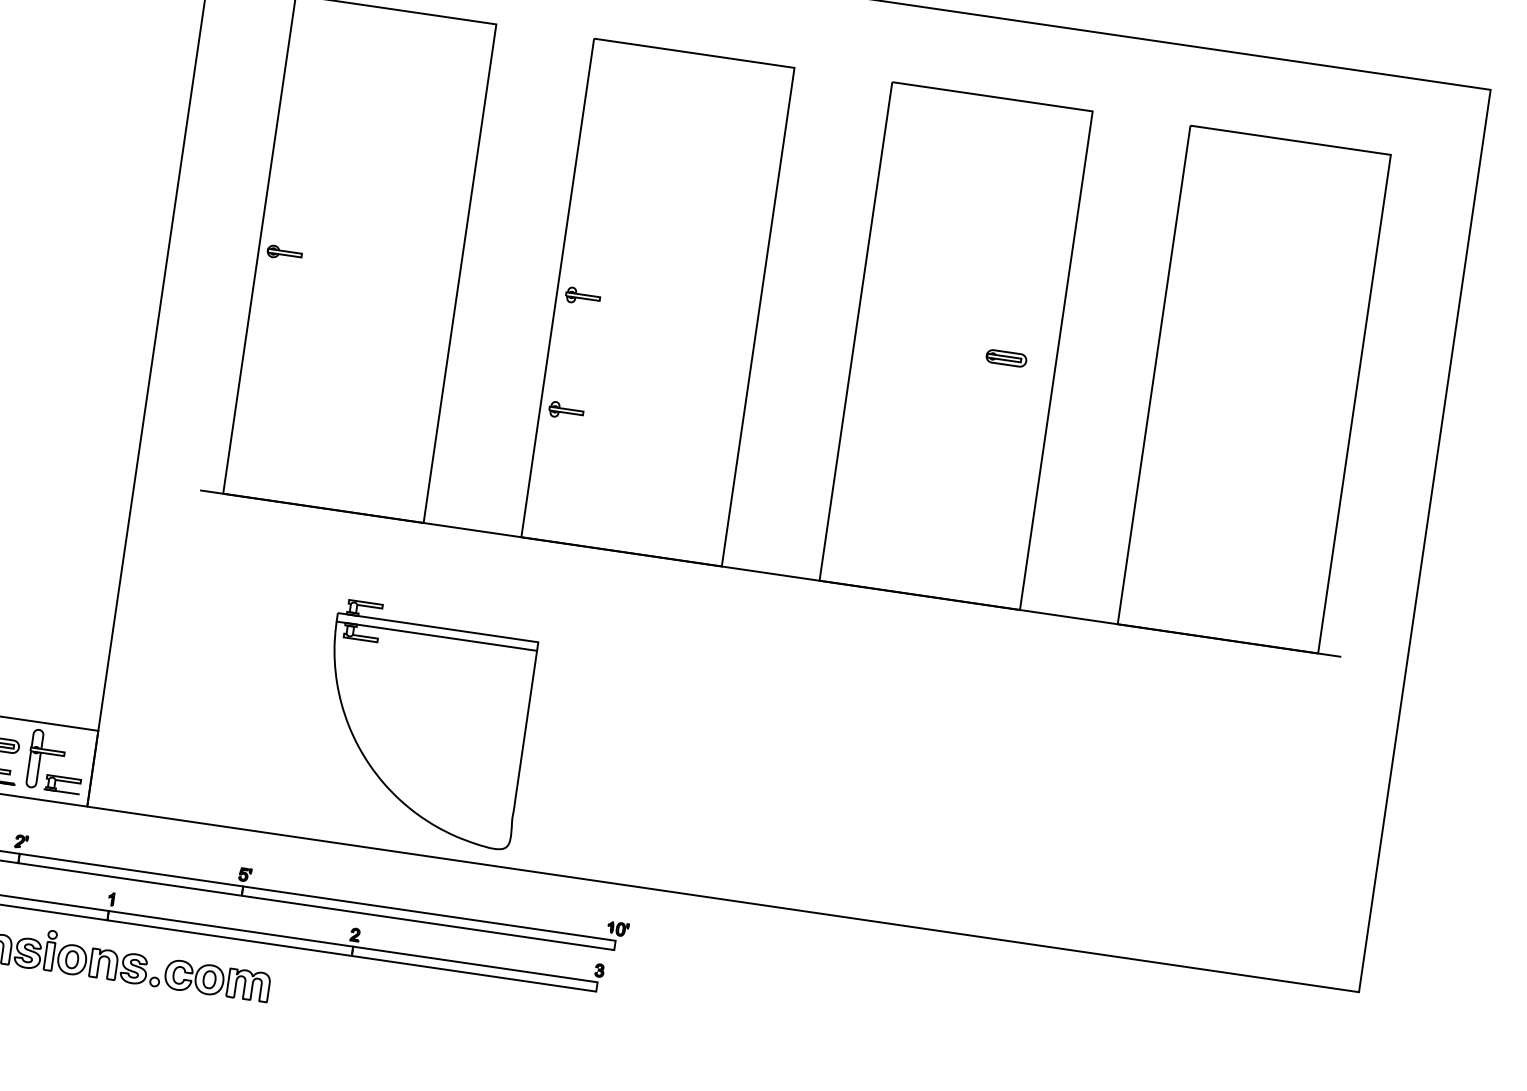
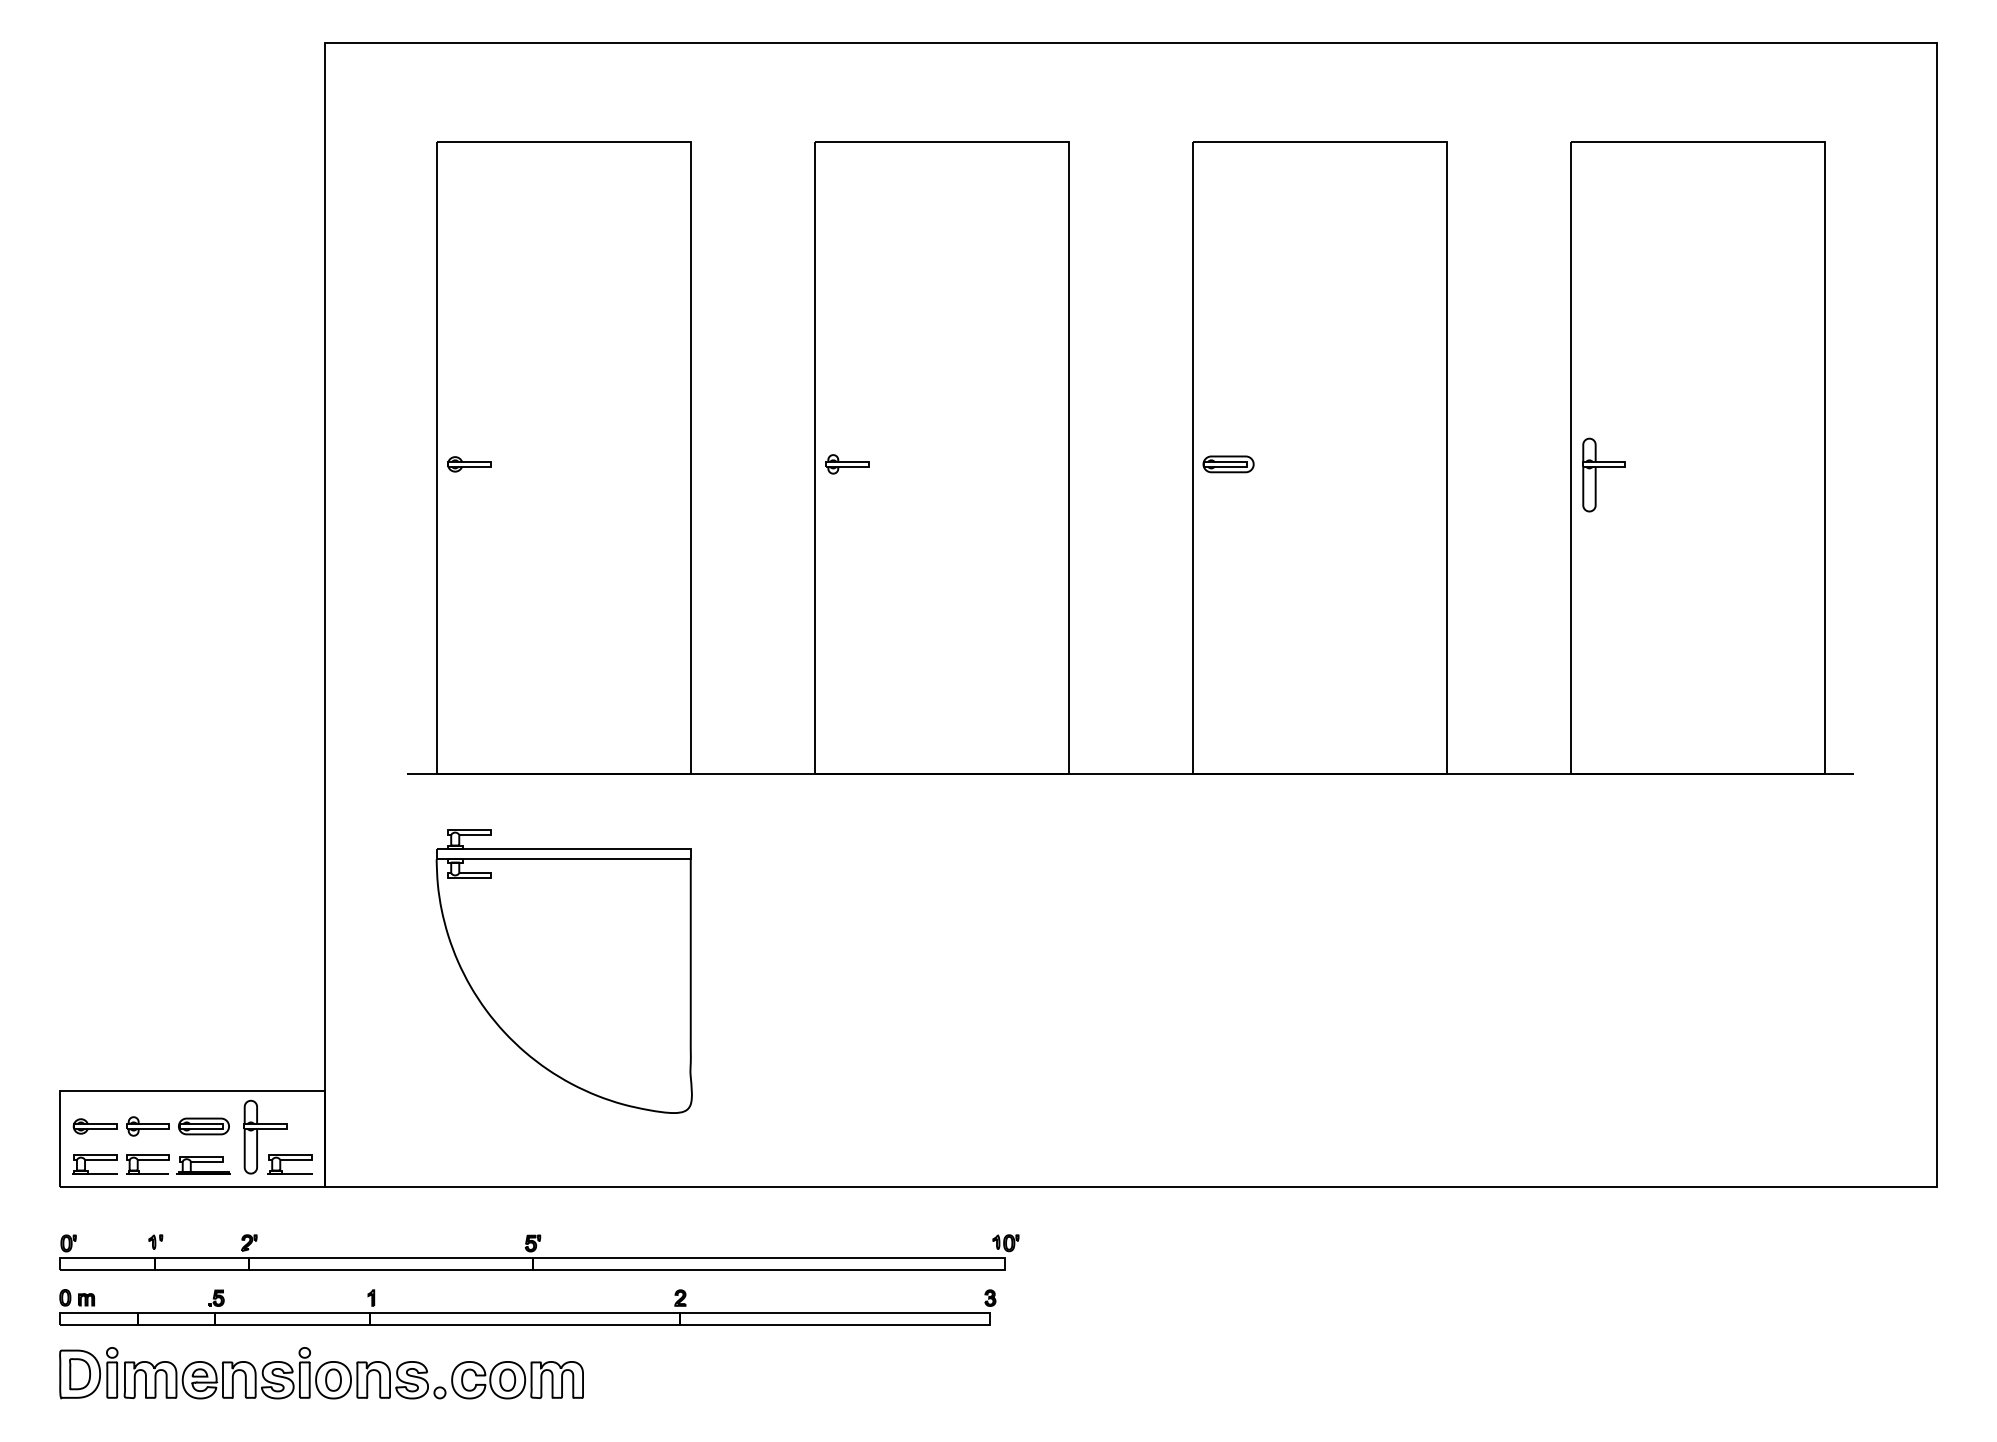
part: (1006, 358) -> (1228, 464), moved
part: (1178, 386) -> (1603, 467), added
part: (566, 411) -> (847, 609), removed
part: (423, 724) -> (563, 971), moved

